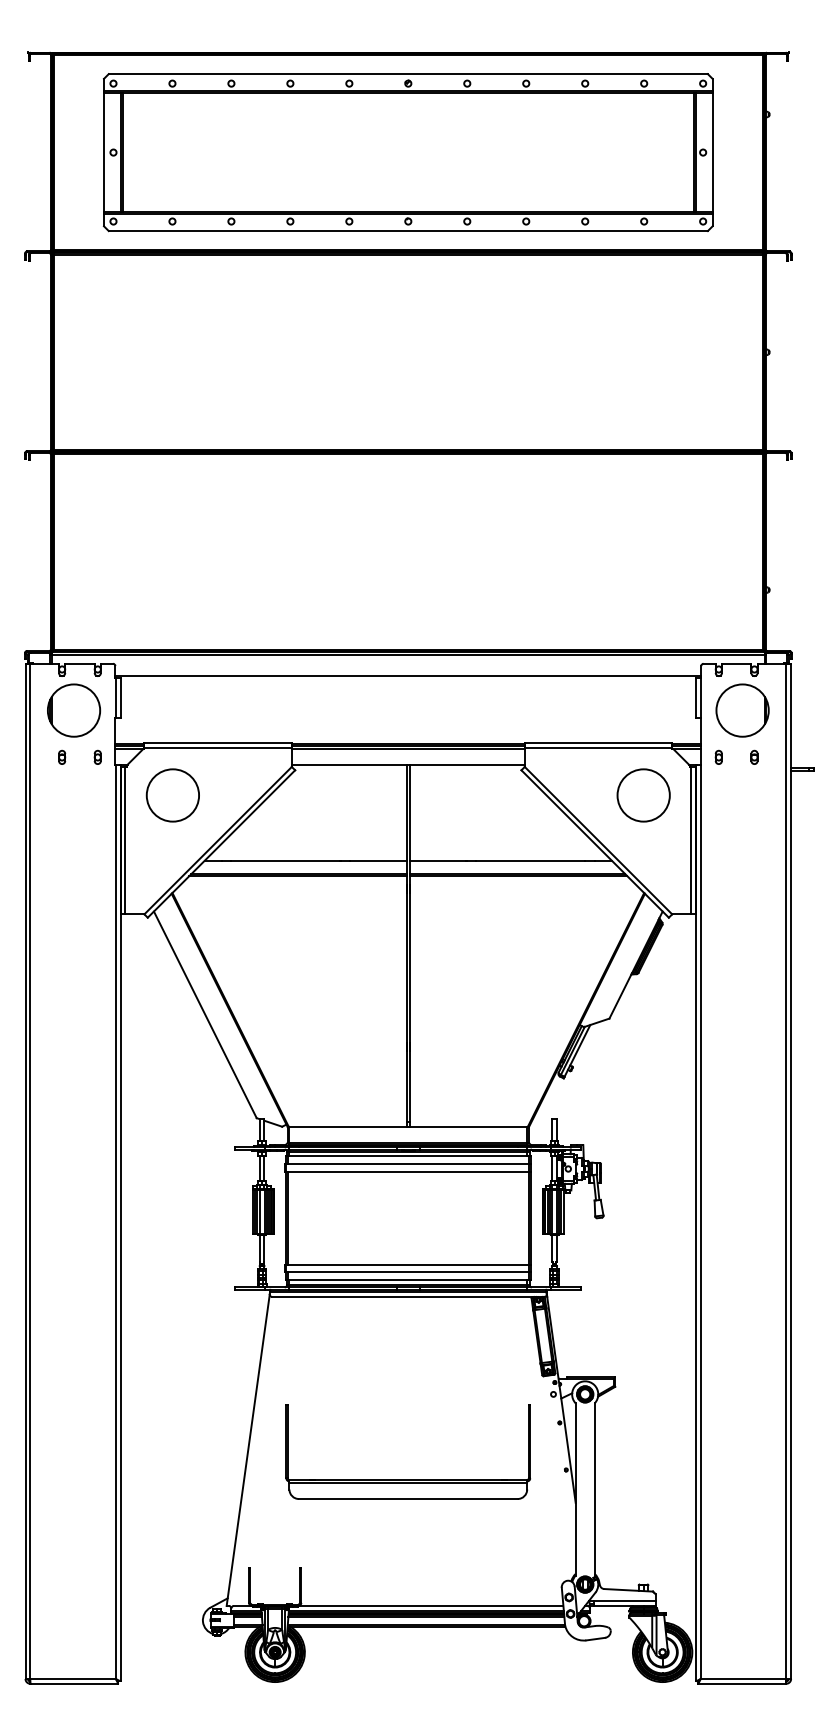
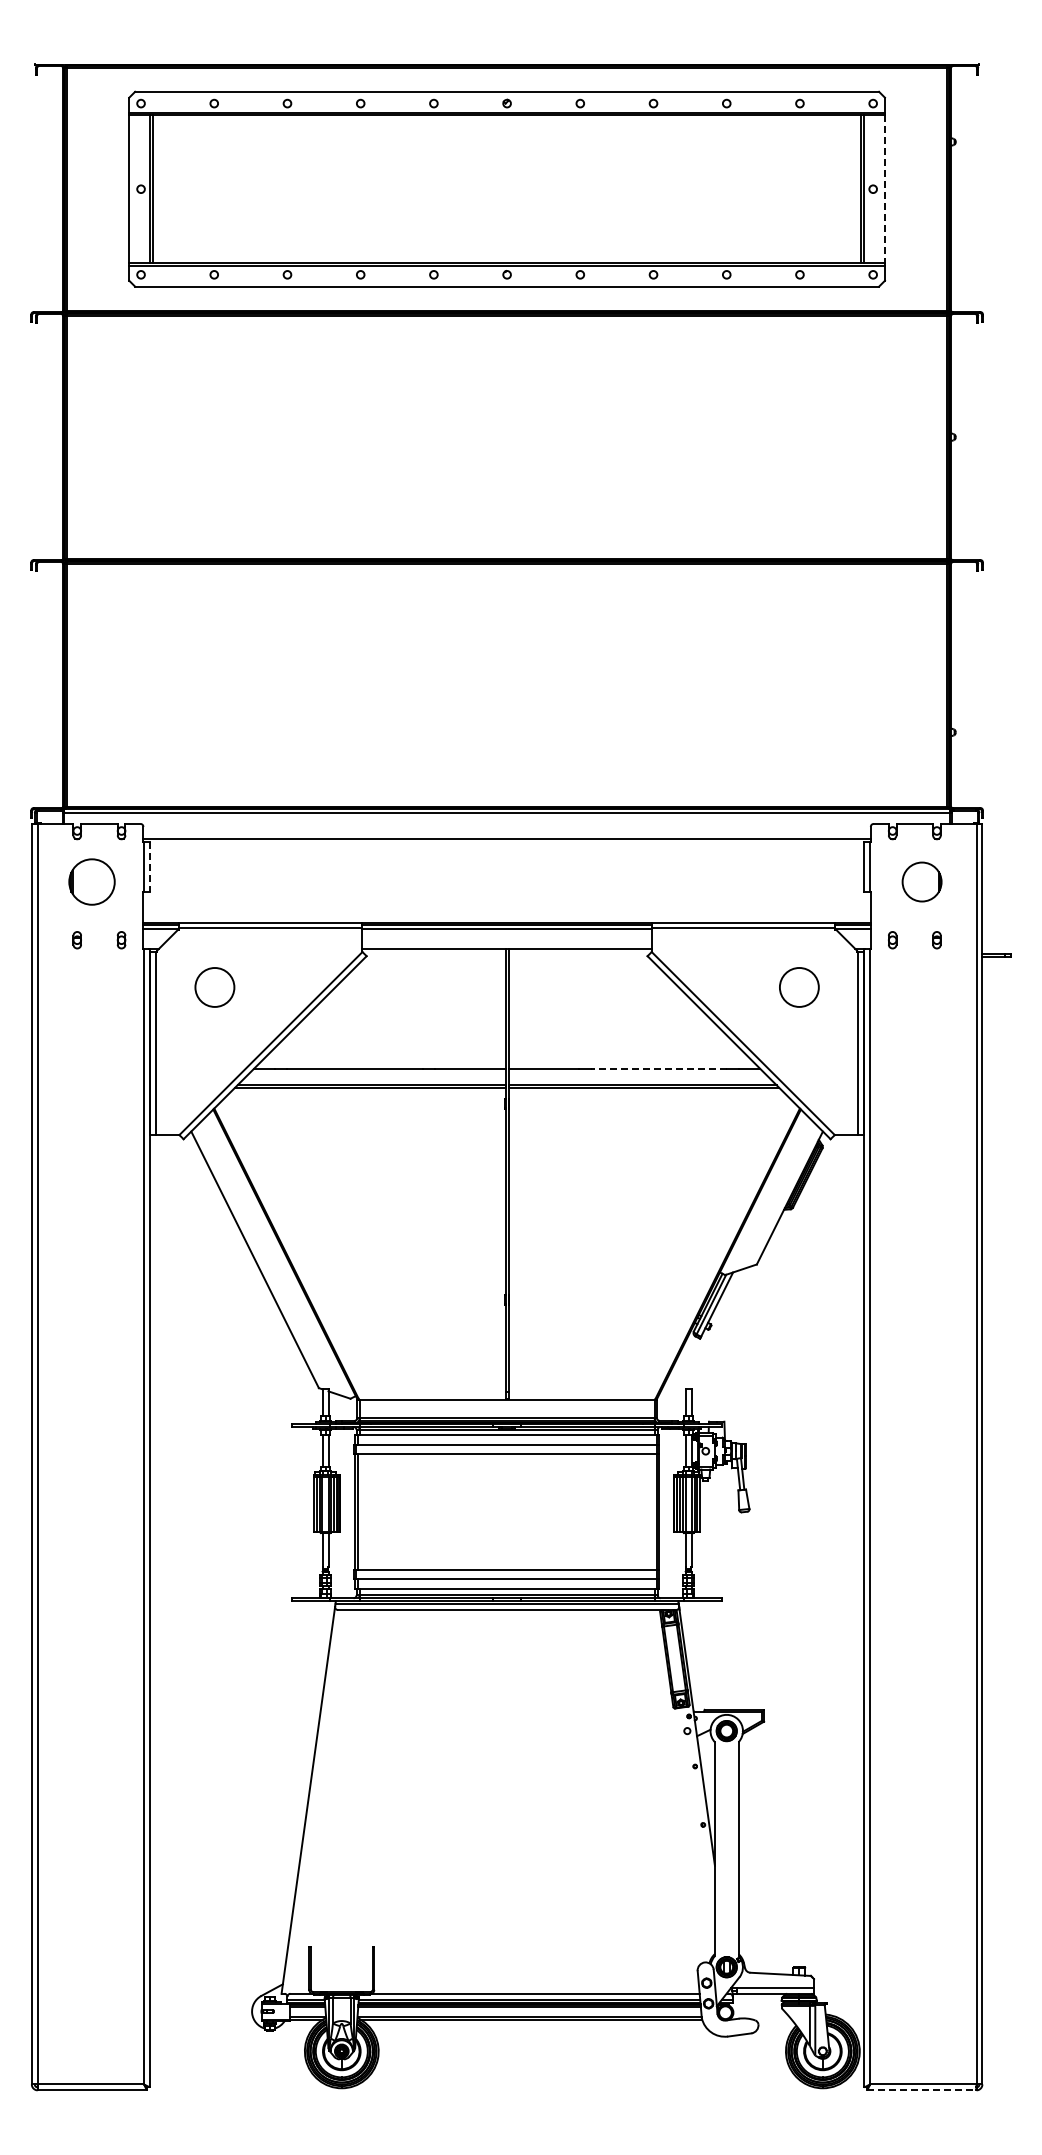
line: (712, 152) -> (884, 189), solid -> dashed
line: (120, 698) -> (149, 867), solid -> dashed
part: (73, 710) -> (91, 881), size x0.7
part: (742, 710) -> (921, 881), size x0.6
circle: (172, 795) -> (214, 987), size x0.6
circle: (642, 795) -> (798, 987), size x0.6
line: (531, 860) -> (659, 1068), solid -> dashed
part: (408, 1479) -> (507, 1836), removed
line: (742, 1683) -> (922, 2090), solid -> dashed

